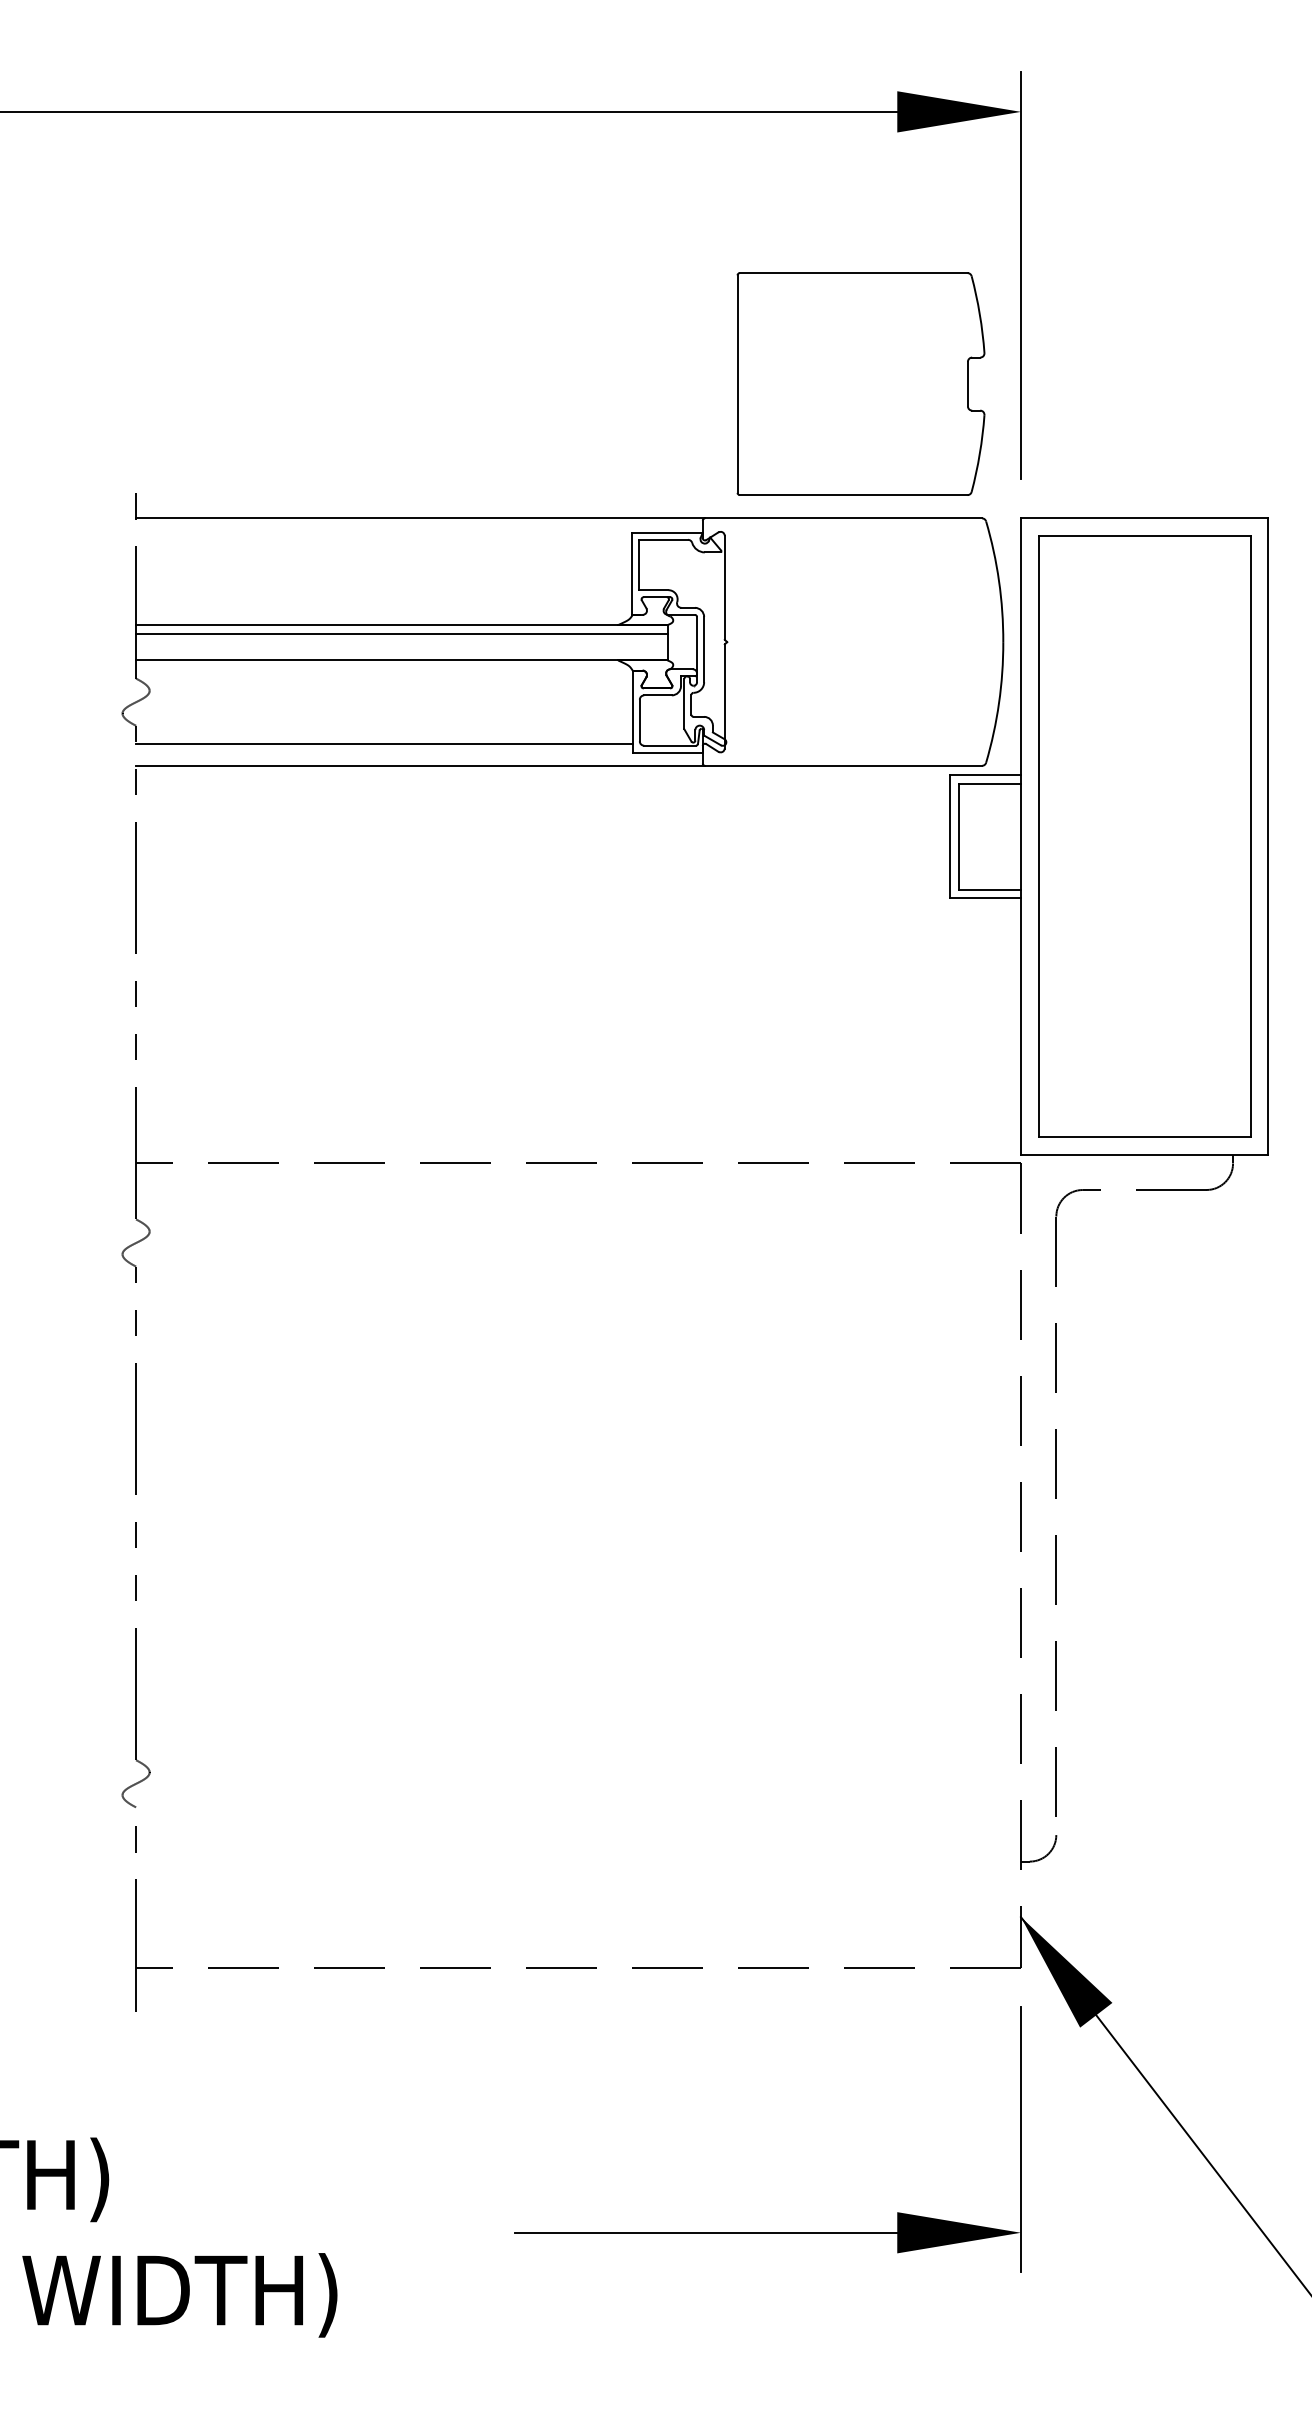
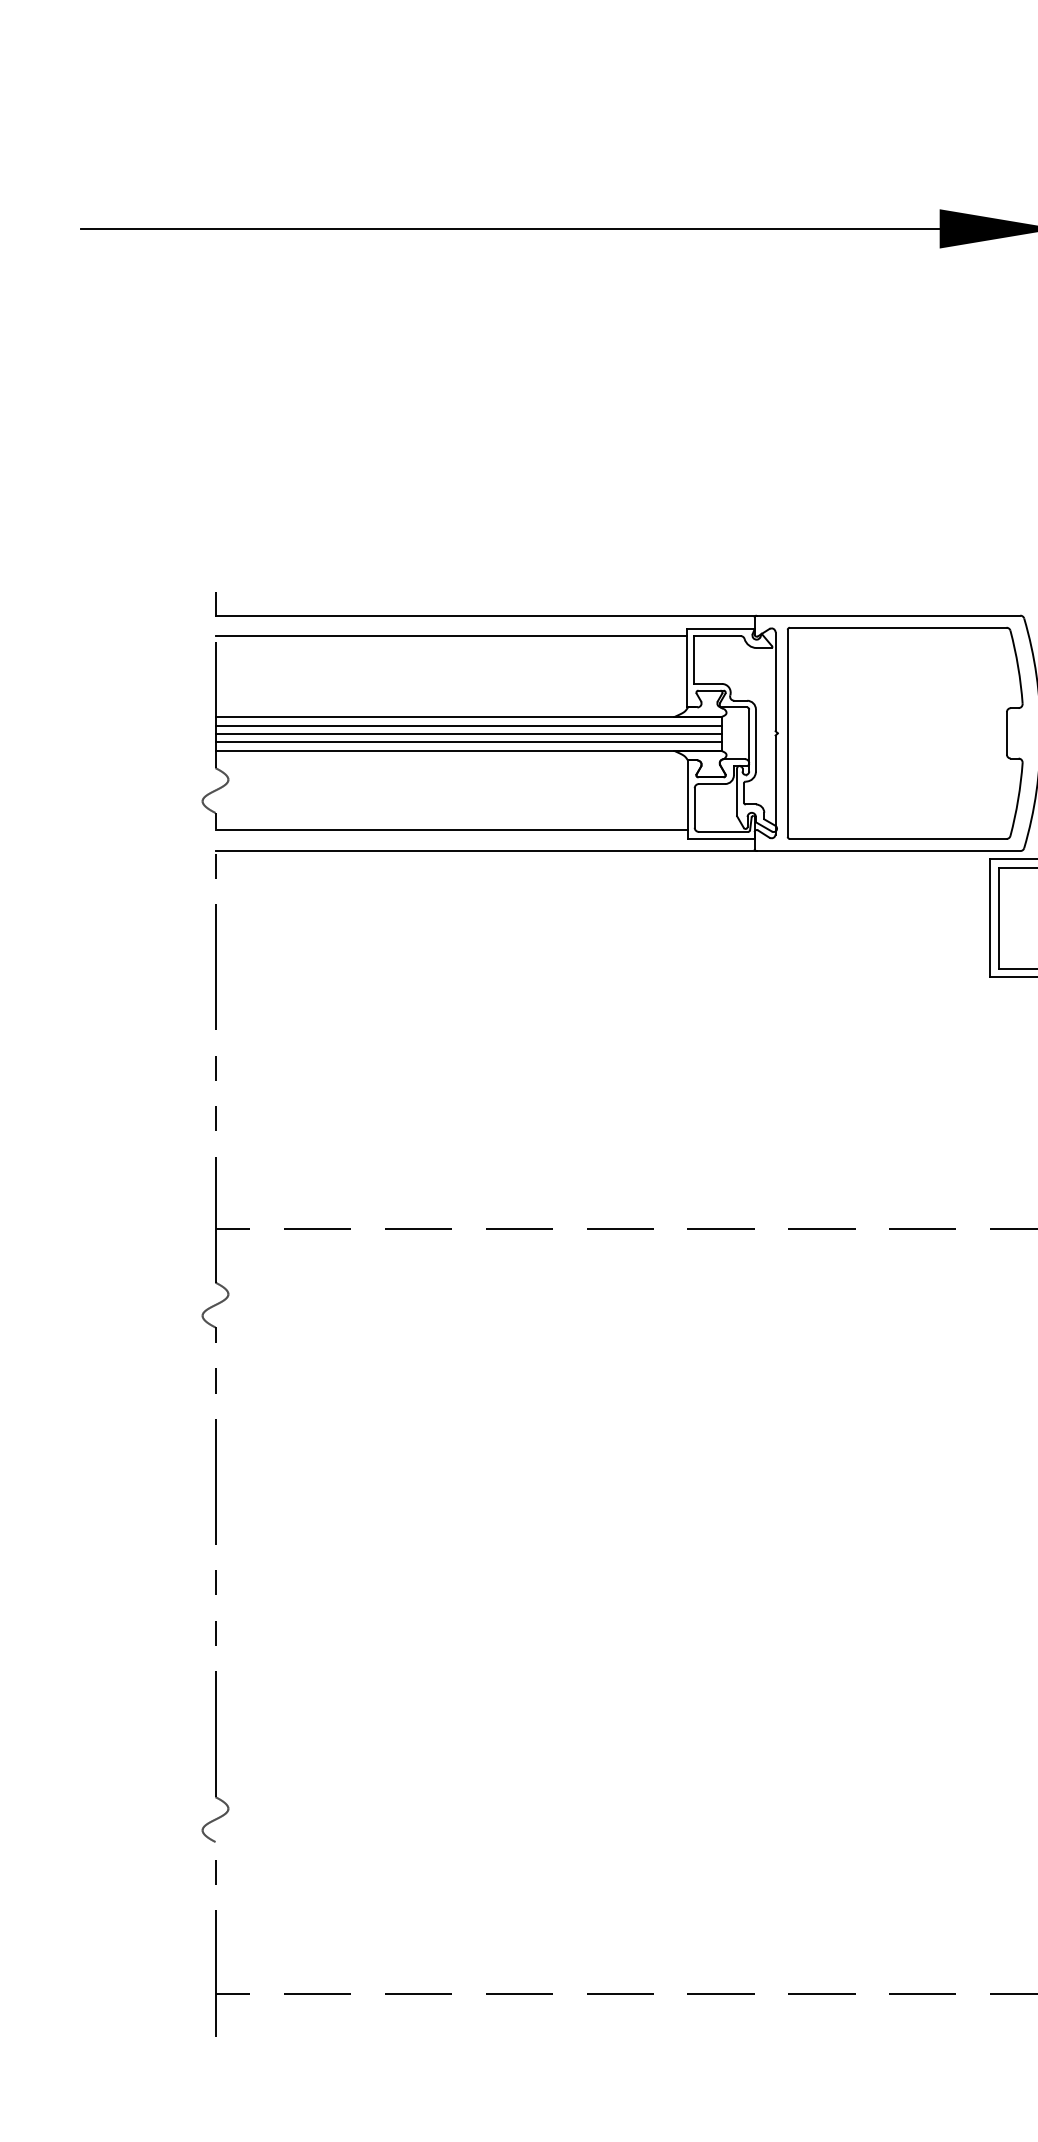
part: (860, 383) -> (904, 732), moved
line: (384, 540) -> (451, 636), added
line: (402, 642) -> (468, 733), added
line: (402, 651) -> (468, 742), added

